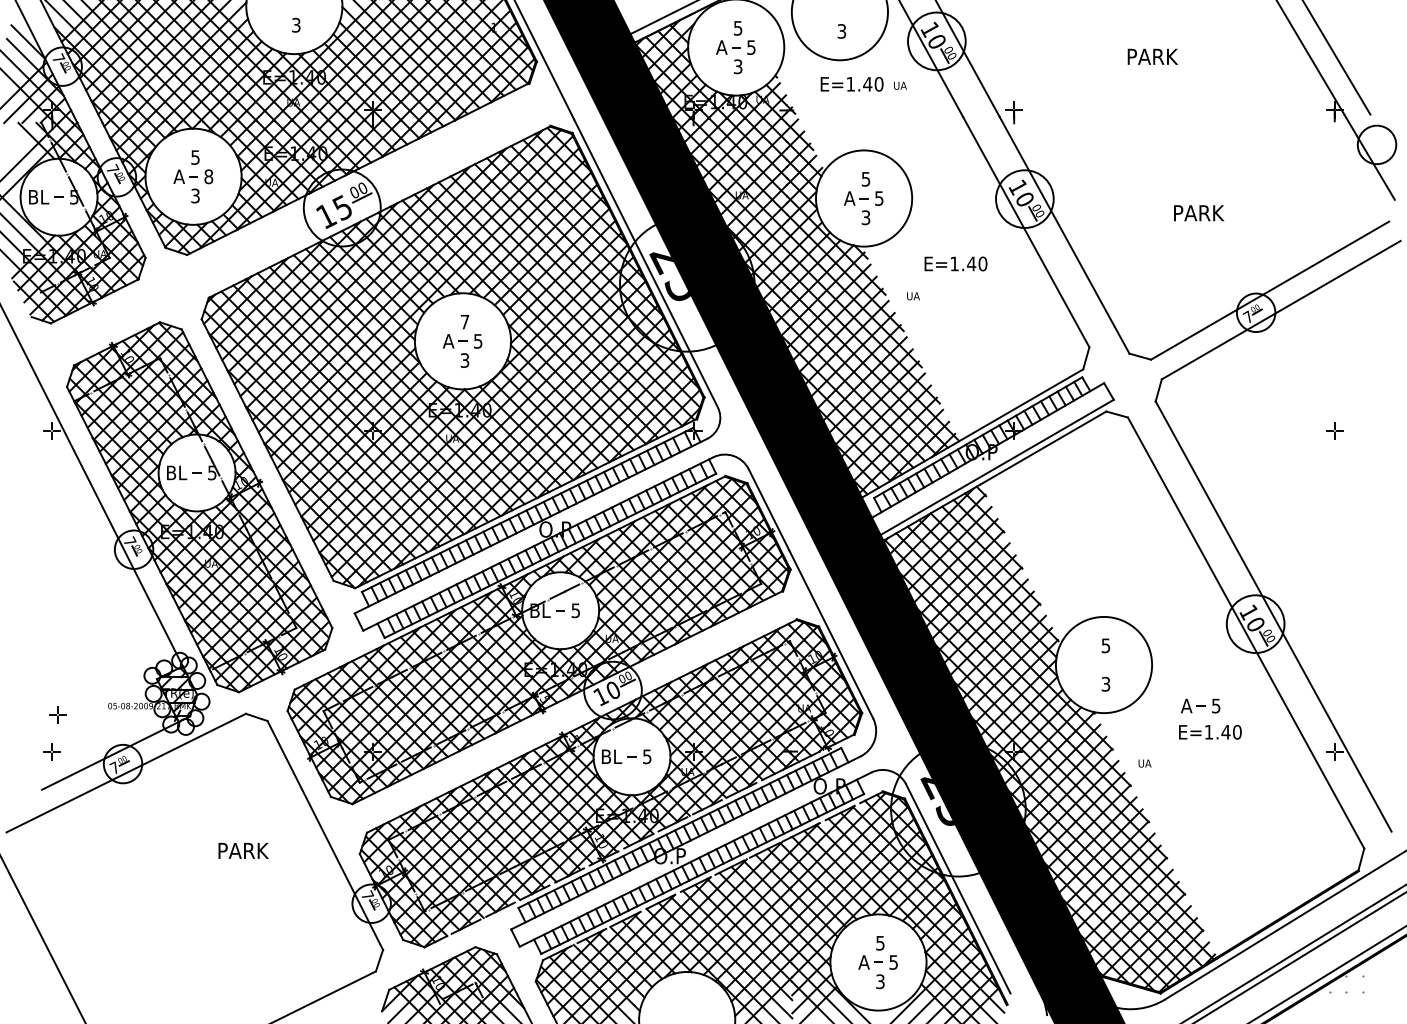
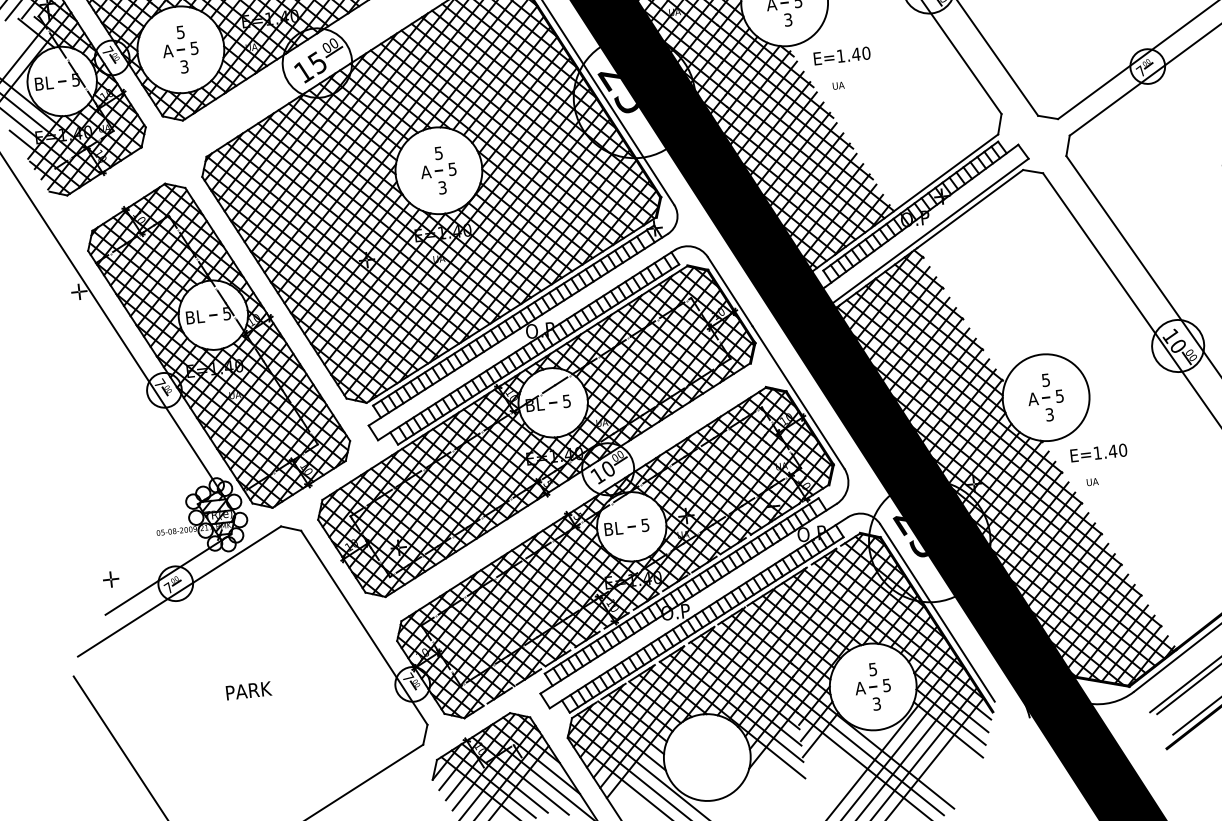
text: (208, 176) -> (194, 48), 8 -> 5
text: (955, 263) -> (841, 55), moved
text: (464, 322) -> (438, 153), 7 -> 5
part: (1200, 705) -> (1045, 397), moved
part: (57, 714) -> (112, 545), removed
text: (1210, 731) -> (1098, 452), moved
text: (243, 850) -> (248, 690), moved

